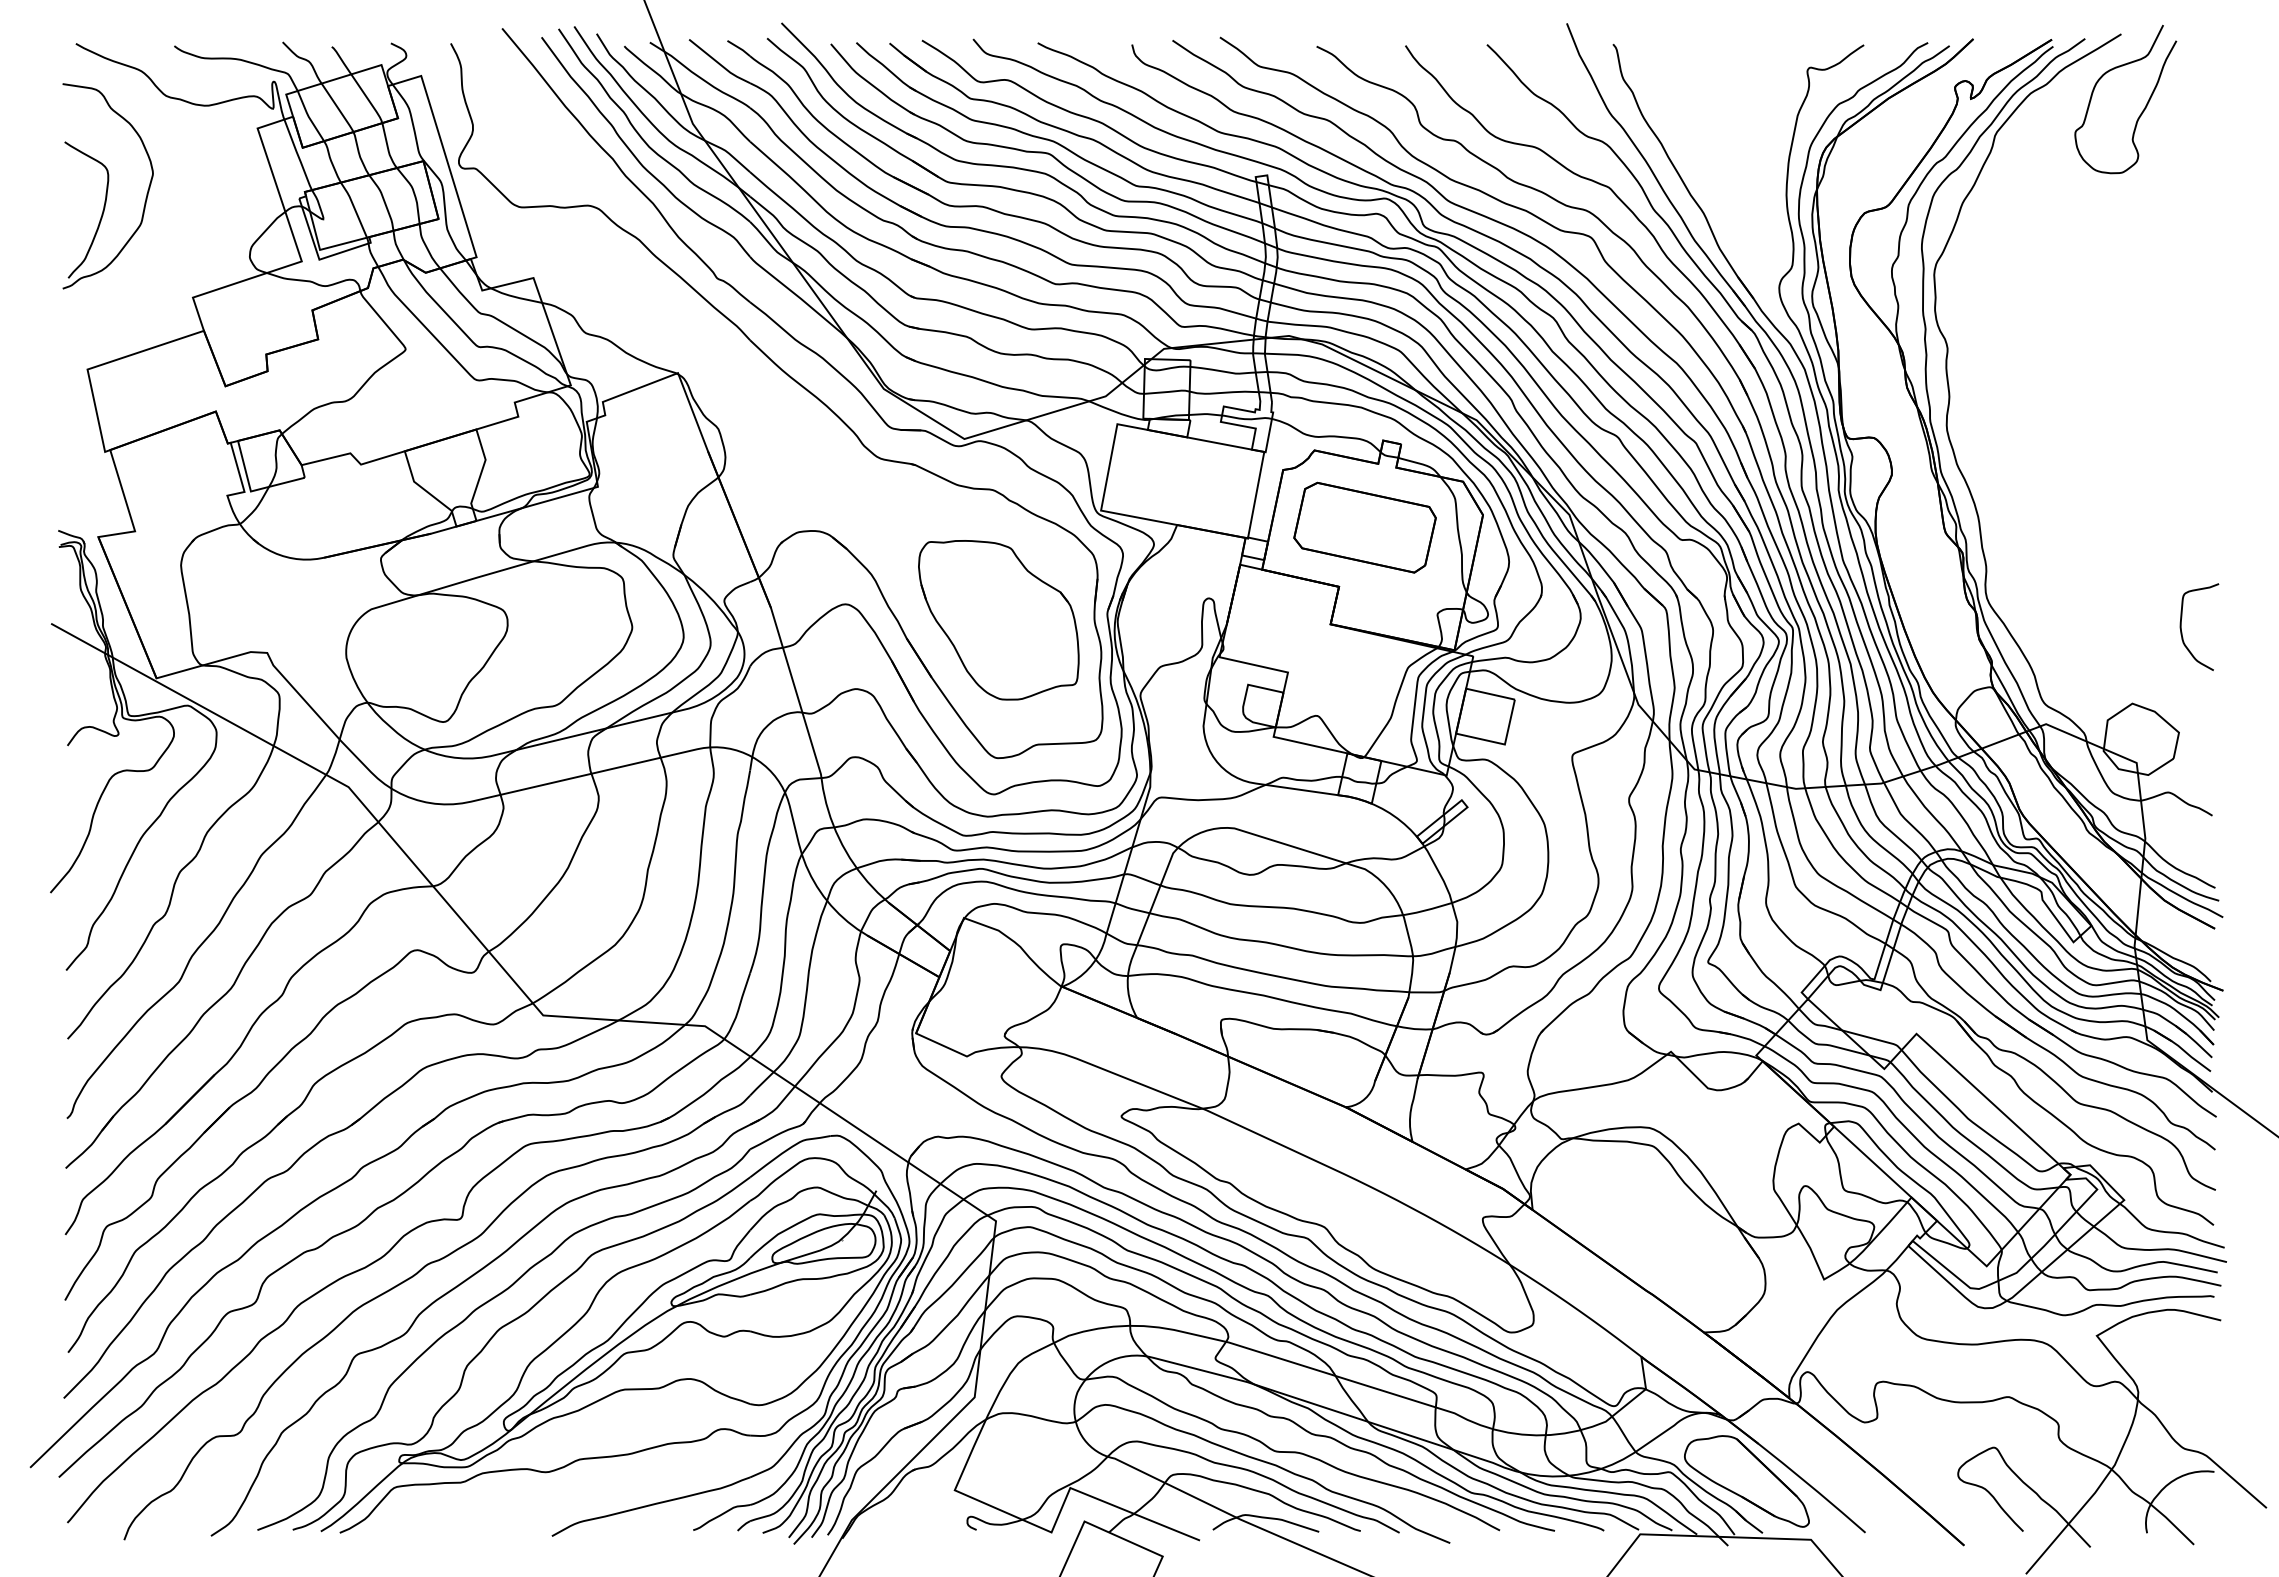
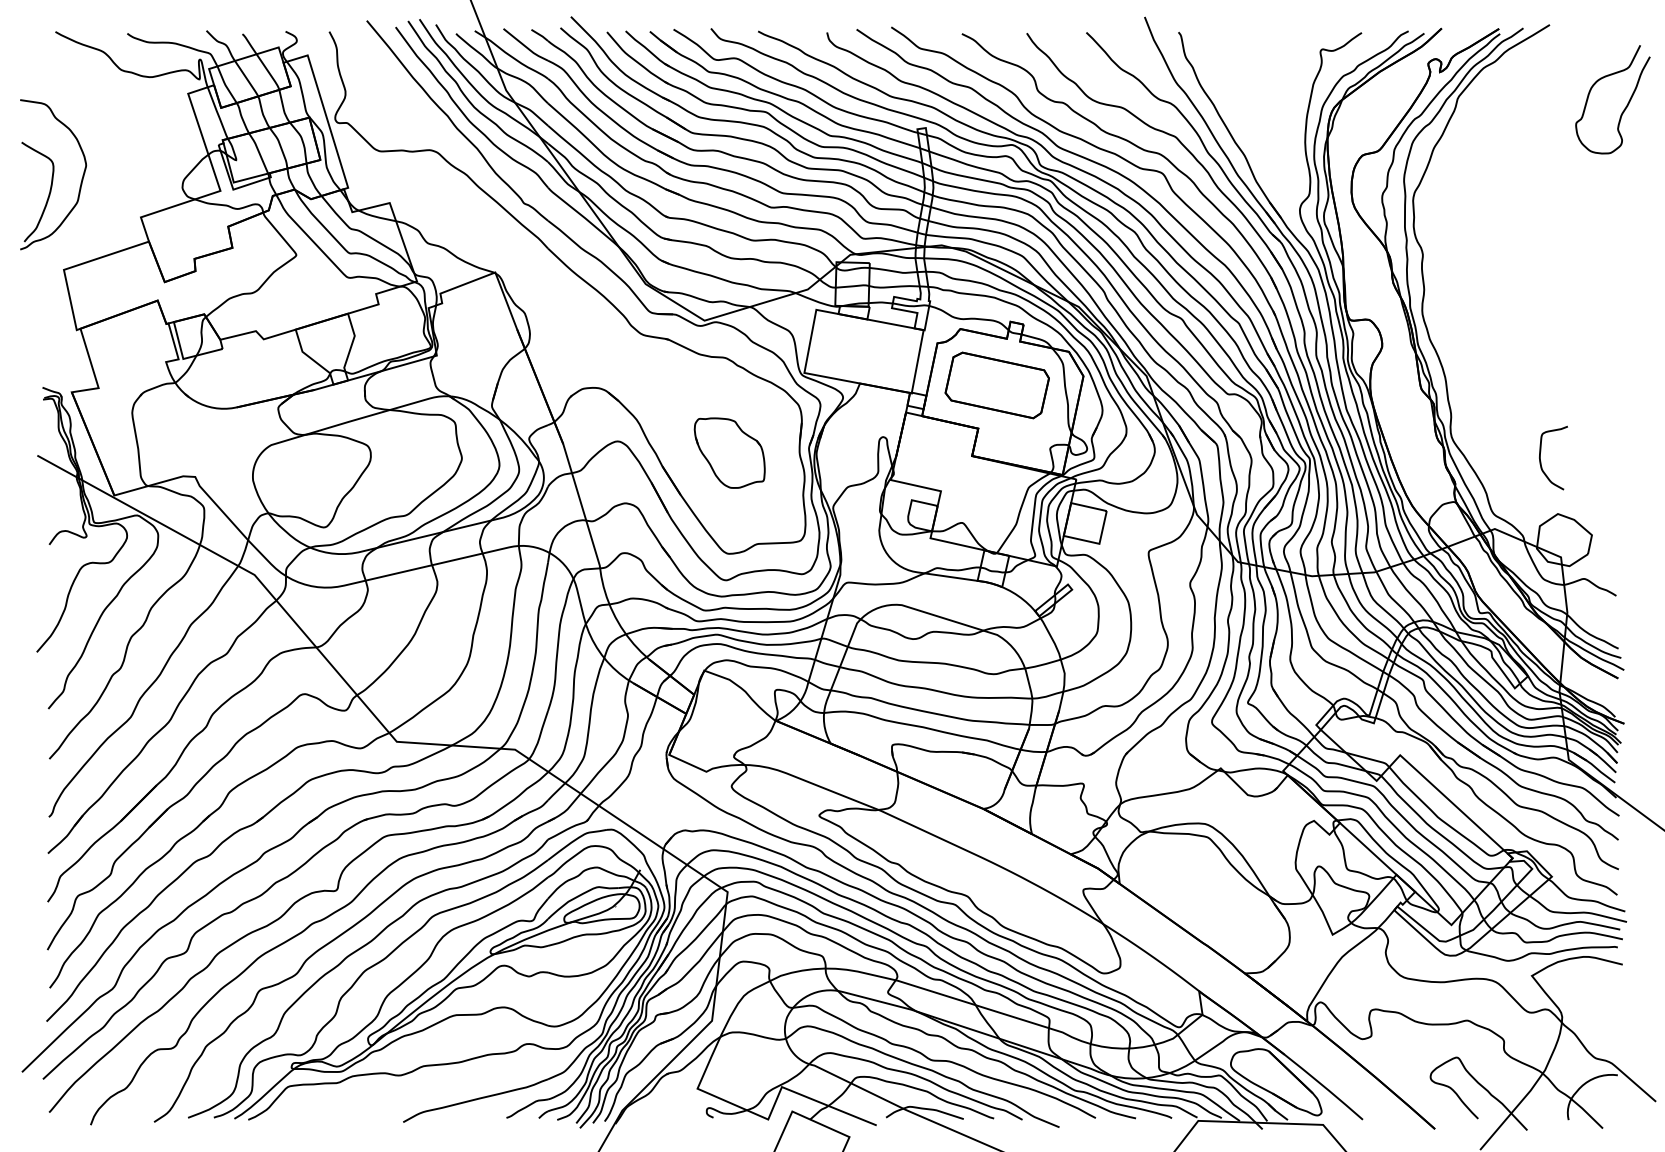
curve: (2142, 110) -> (1625, 107), moved
part: (107, 186) -> (52, 174), moved
part: (998, 620) -> (729, 453), size x0.6
curve: (2181, 626) -> (1540, 457), moved

